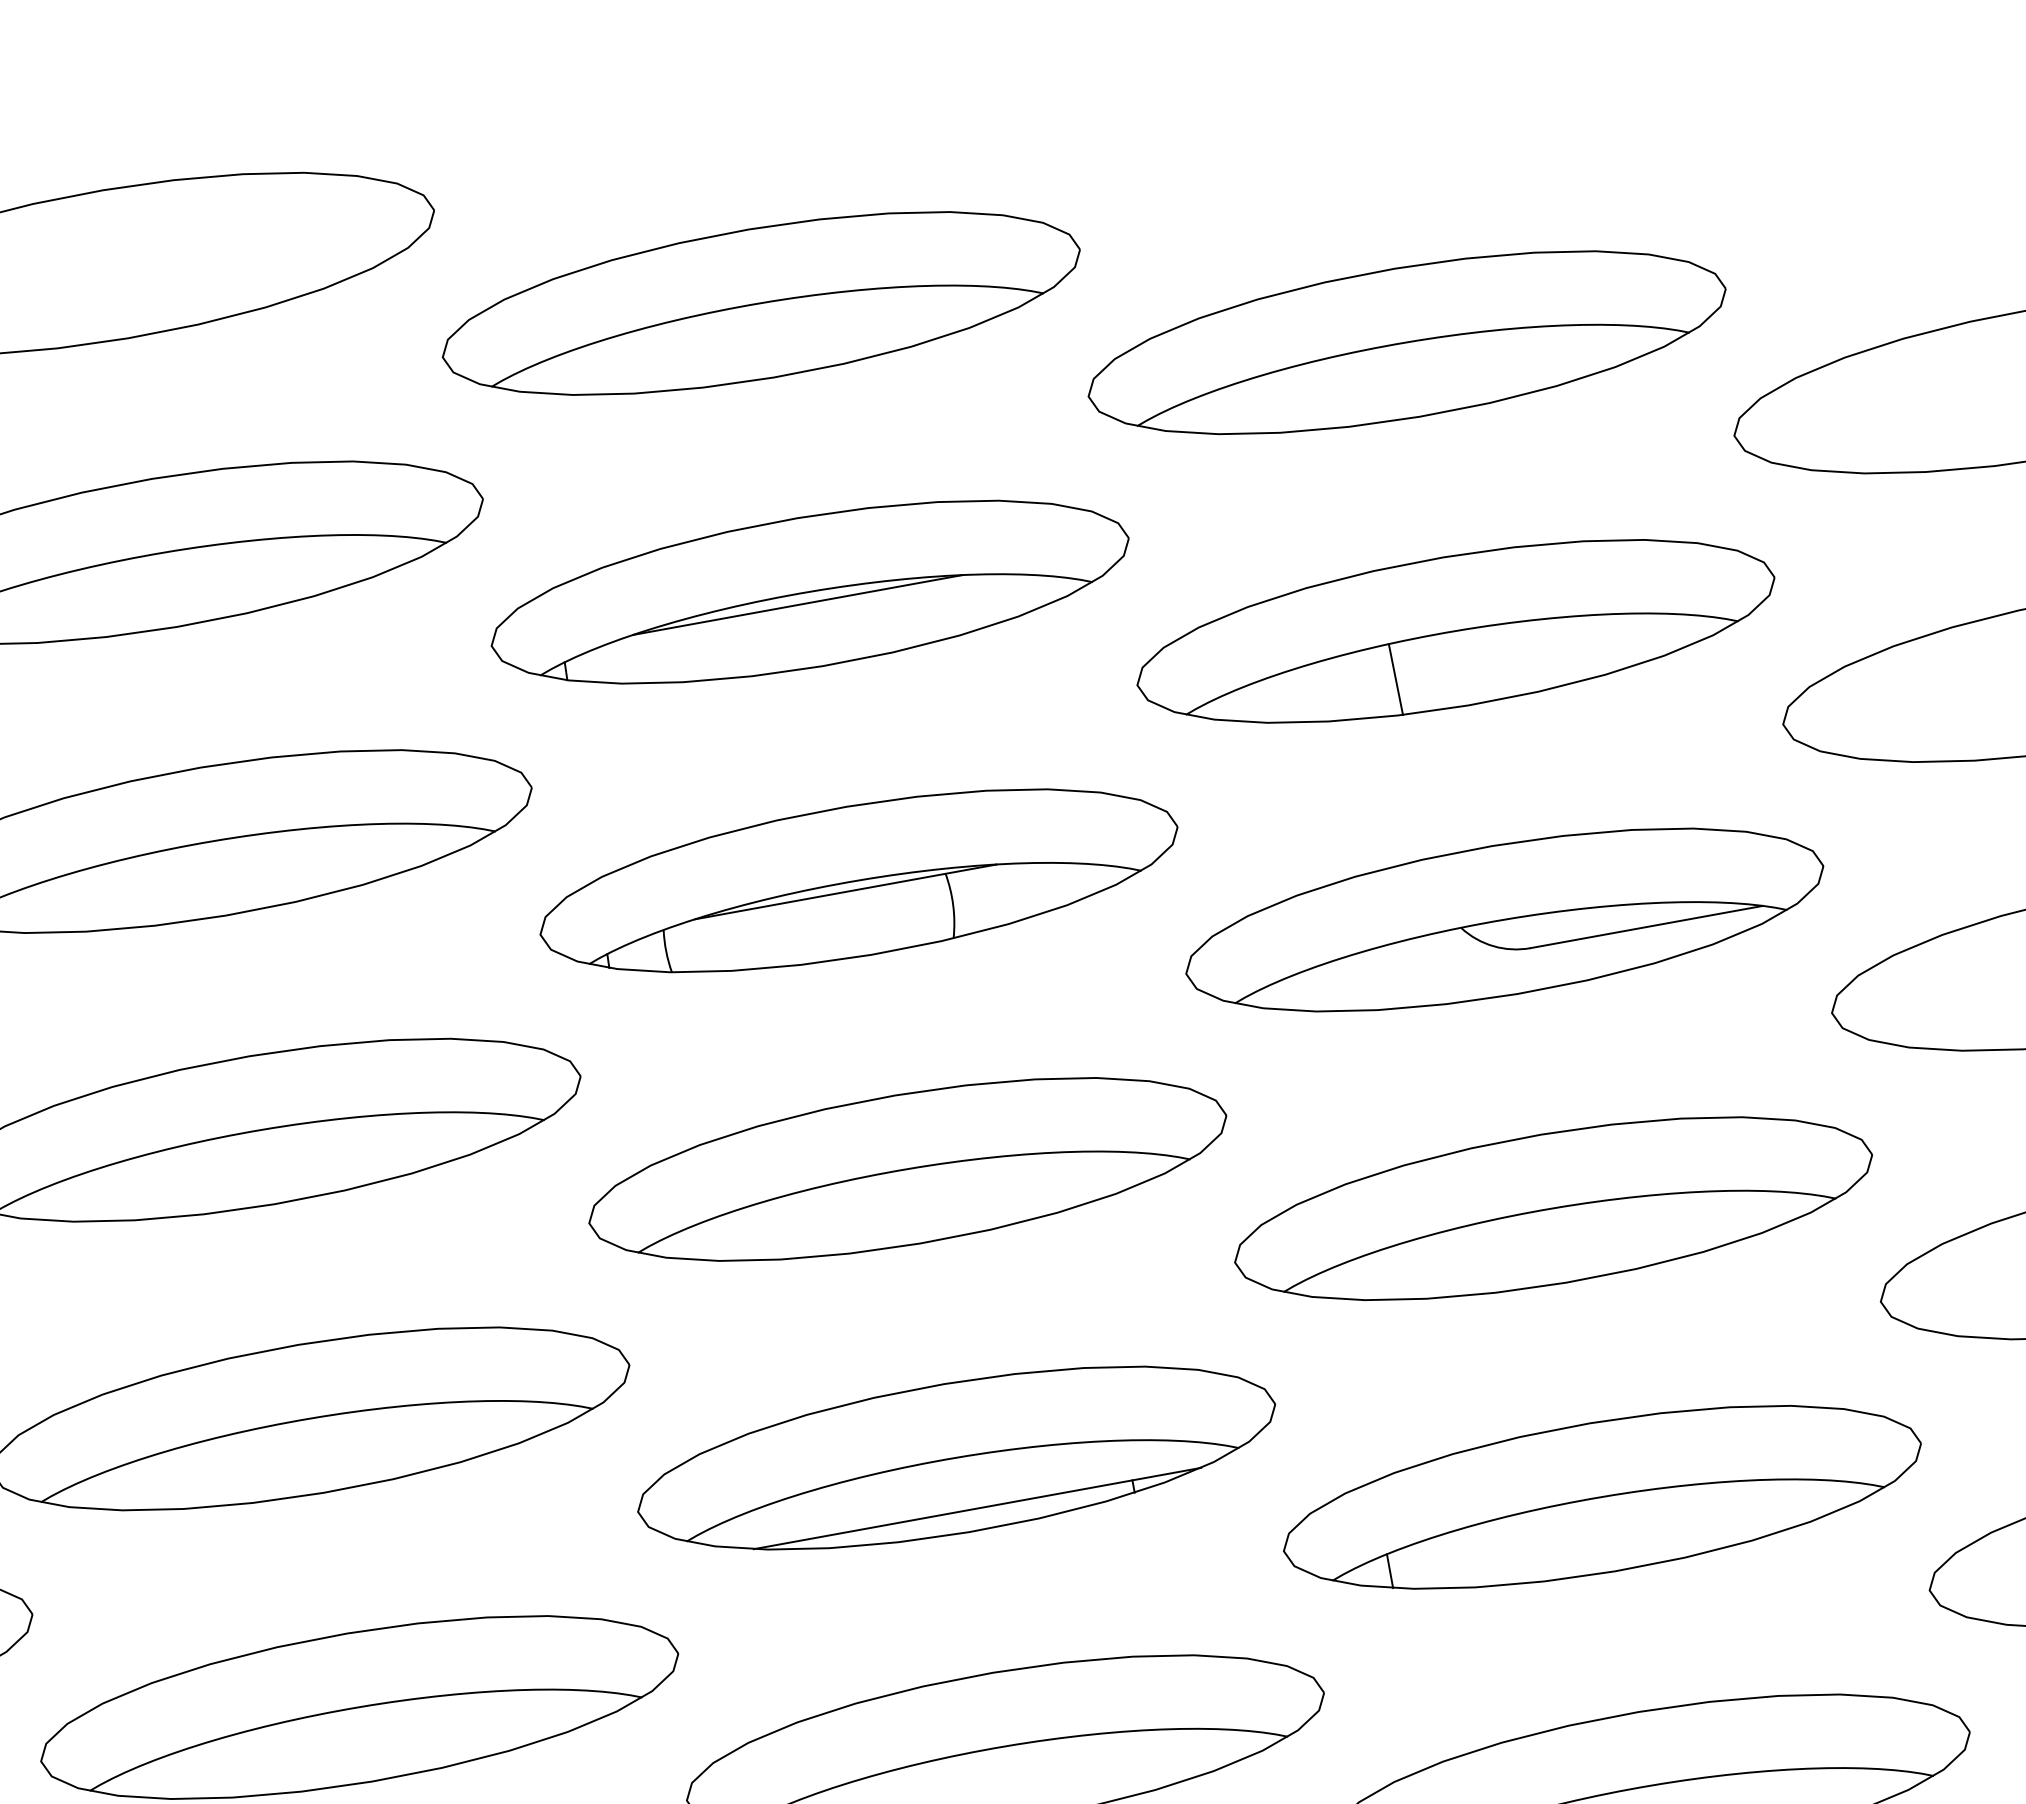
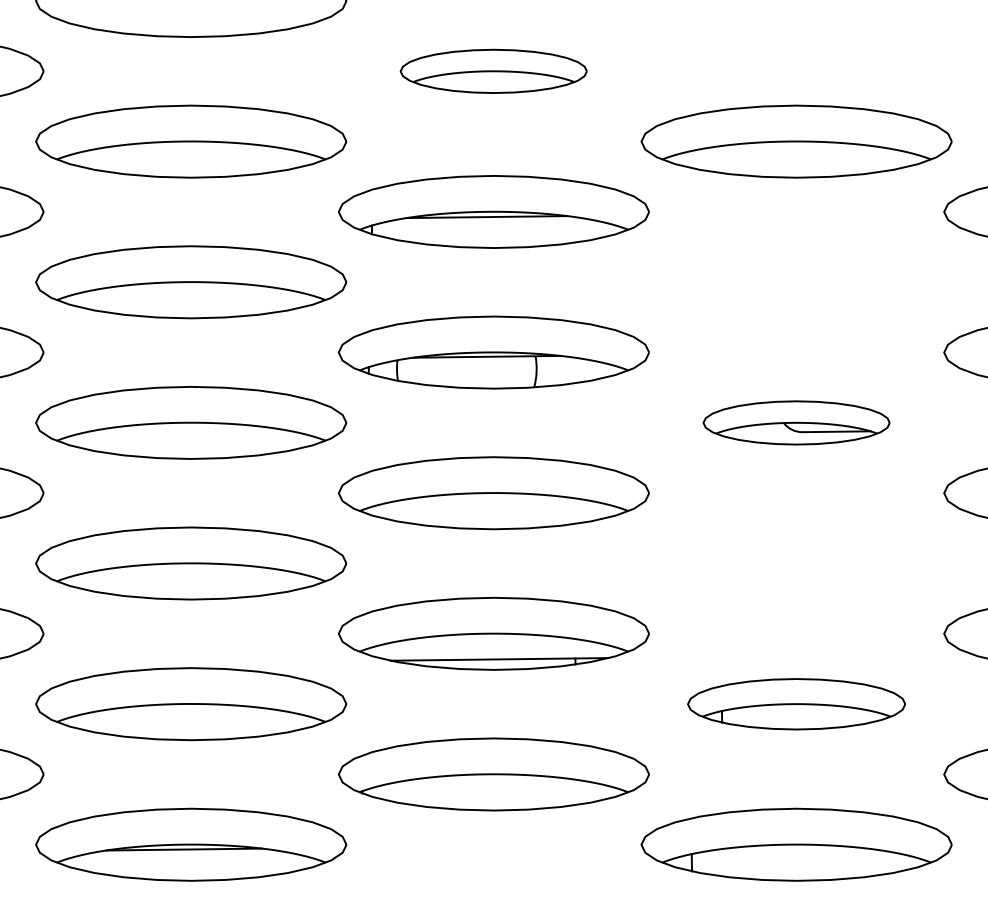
part: (760, 303) -> (493, 71), size x0.6
part: (1455, 631) -> (796, 282), removed
part: (1504, 919) -> (796, 422), size x0.6
part: (1553, 1208) -> (796, 563), removed
part: (1602, 1498) -> (796, 704), size x0.7

